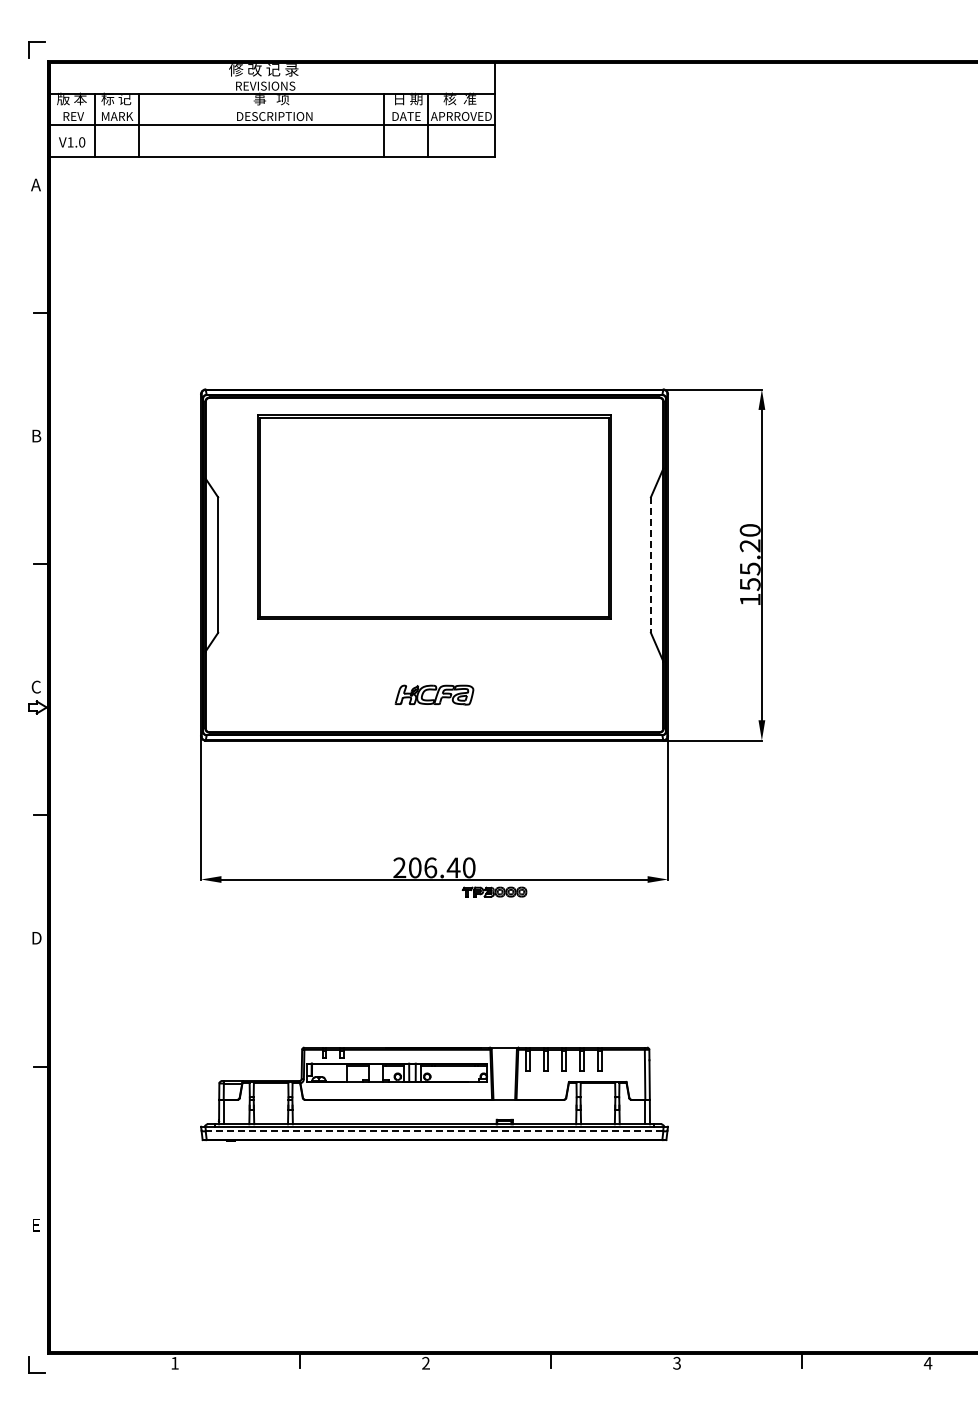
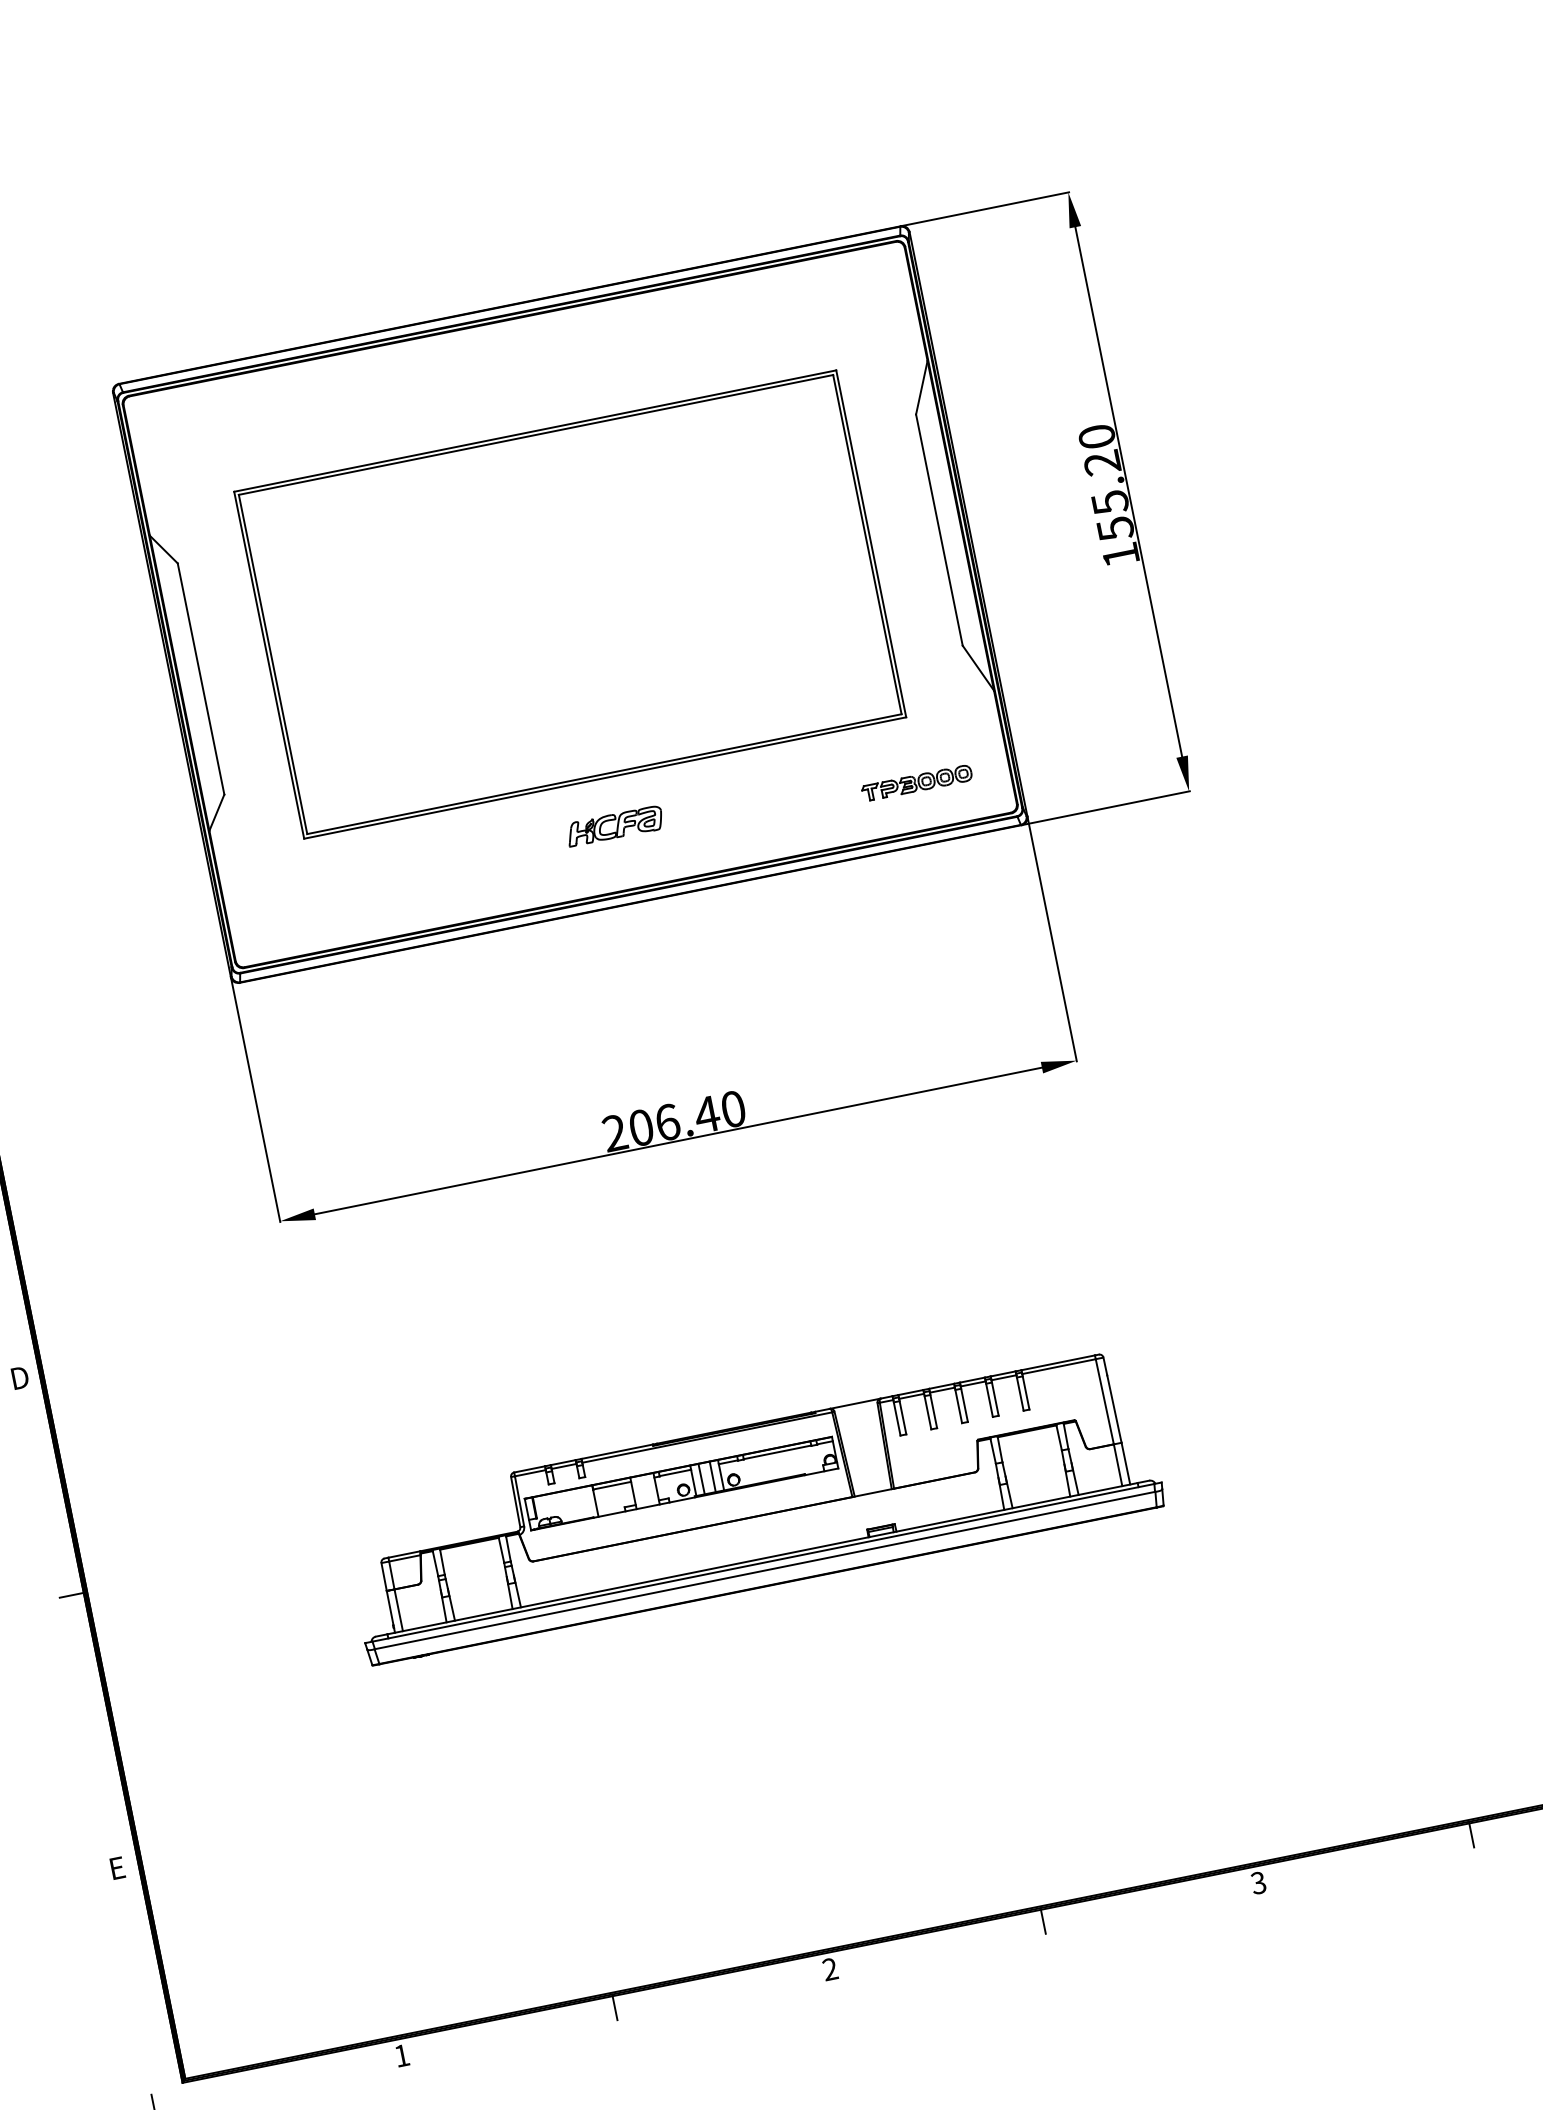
part: (434, 516) -> (569, 603), moved
line: (650, 565) -> (938, 530), dashed -> solid
part: (434, 694) -> (614, 825), size x0.71
part: (494, 891) -> (916, 782), moved
line: (434, 1131) -> (765, 1570), dashed -> solid

